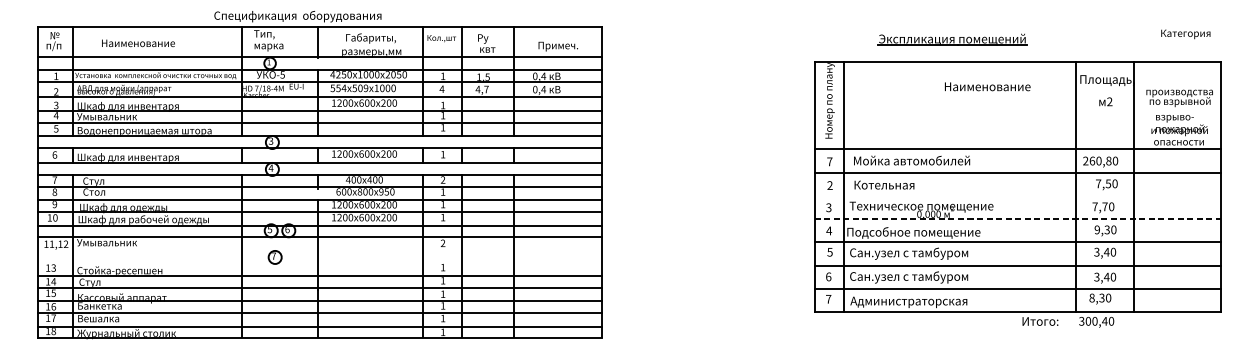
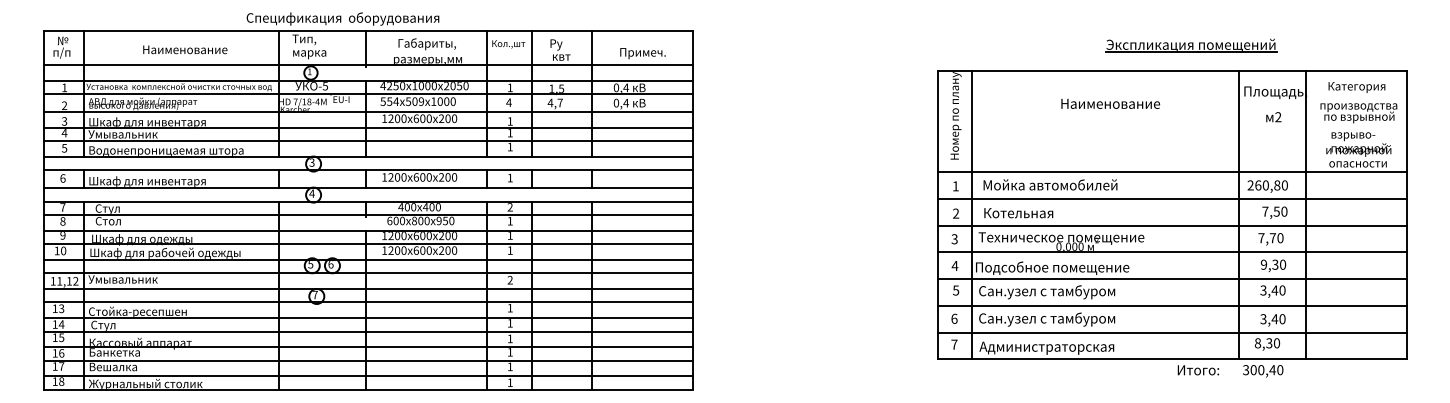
text: (1185, 34) -> (1356, 87), moved
part: (952, 39) -> (1191, 45), moved
text: (138, 43) -> (185, 49), moved
text: (987, 86) -> (1110, 103), moved
text: (829, 161) -> (955, 186), 7 -> 1
line: (1017, 195) -> (1172, 225), added
line: (1017, 219) -> (1172, 252), dashed -> solid
line: (319, 250) -> (367, 288), added
line: (319, 262) -> (367, 302), added

